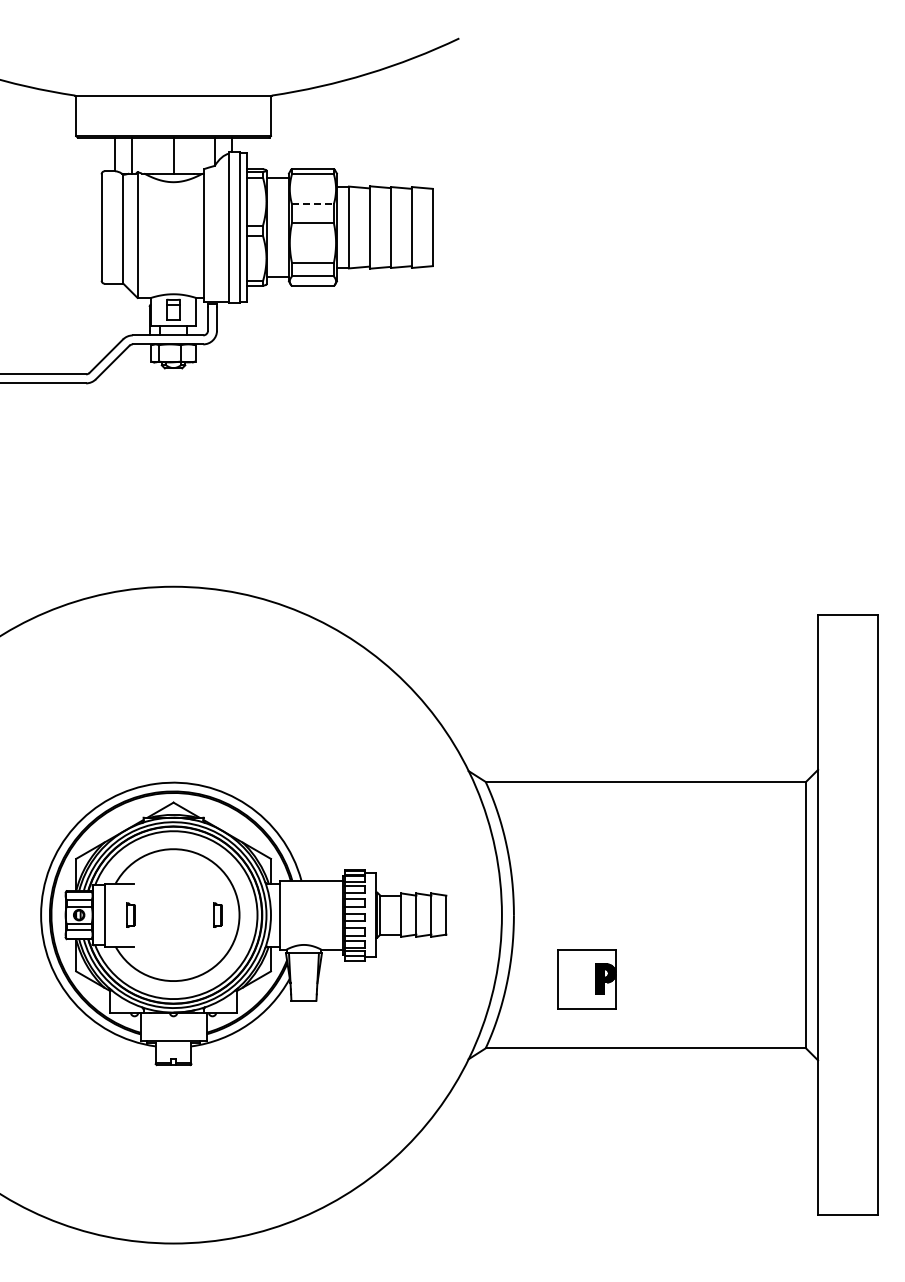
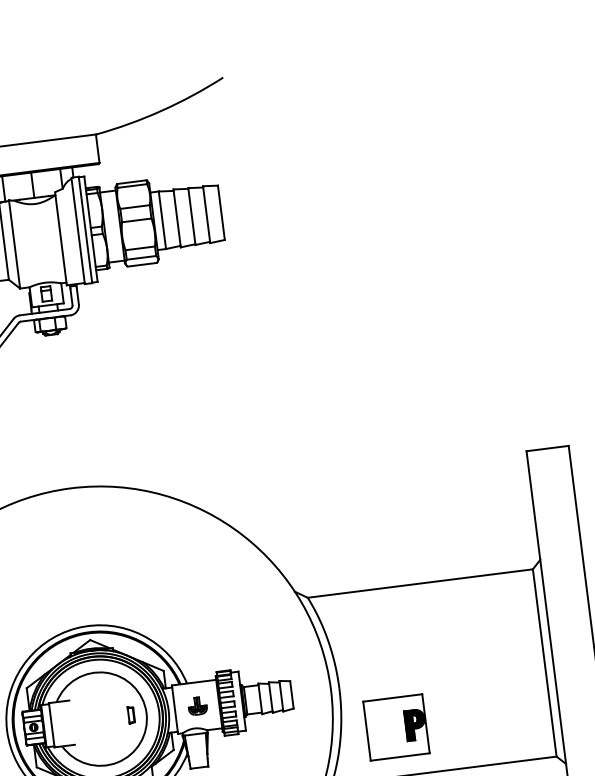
line: (312, 204) -> (134, 207), dashed -> solid
part: (130, 914) -> (69, 722), removed
part: (311, 914) -> (197, 706), added
part: (586, 978) -> (396, 726), size x1.43

